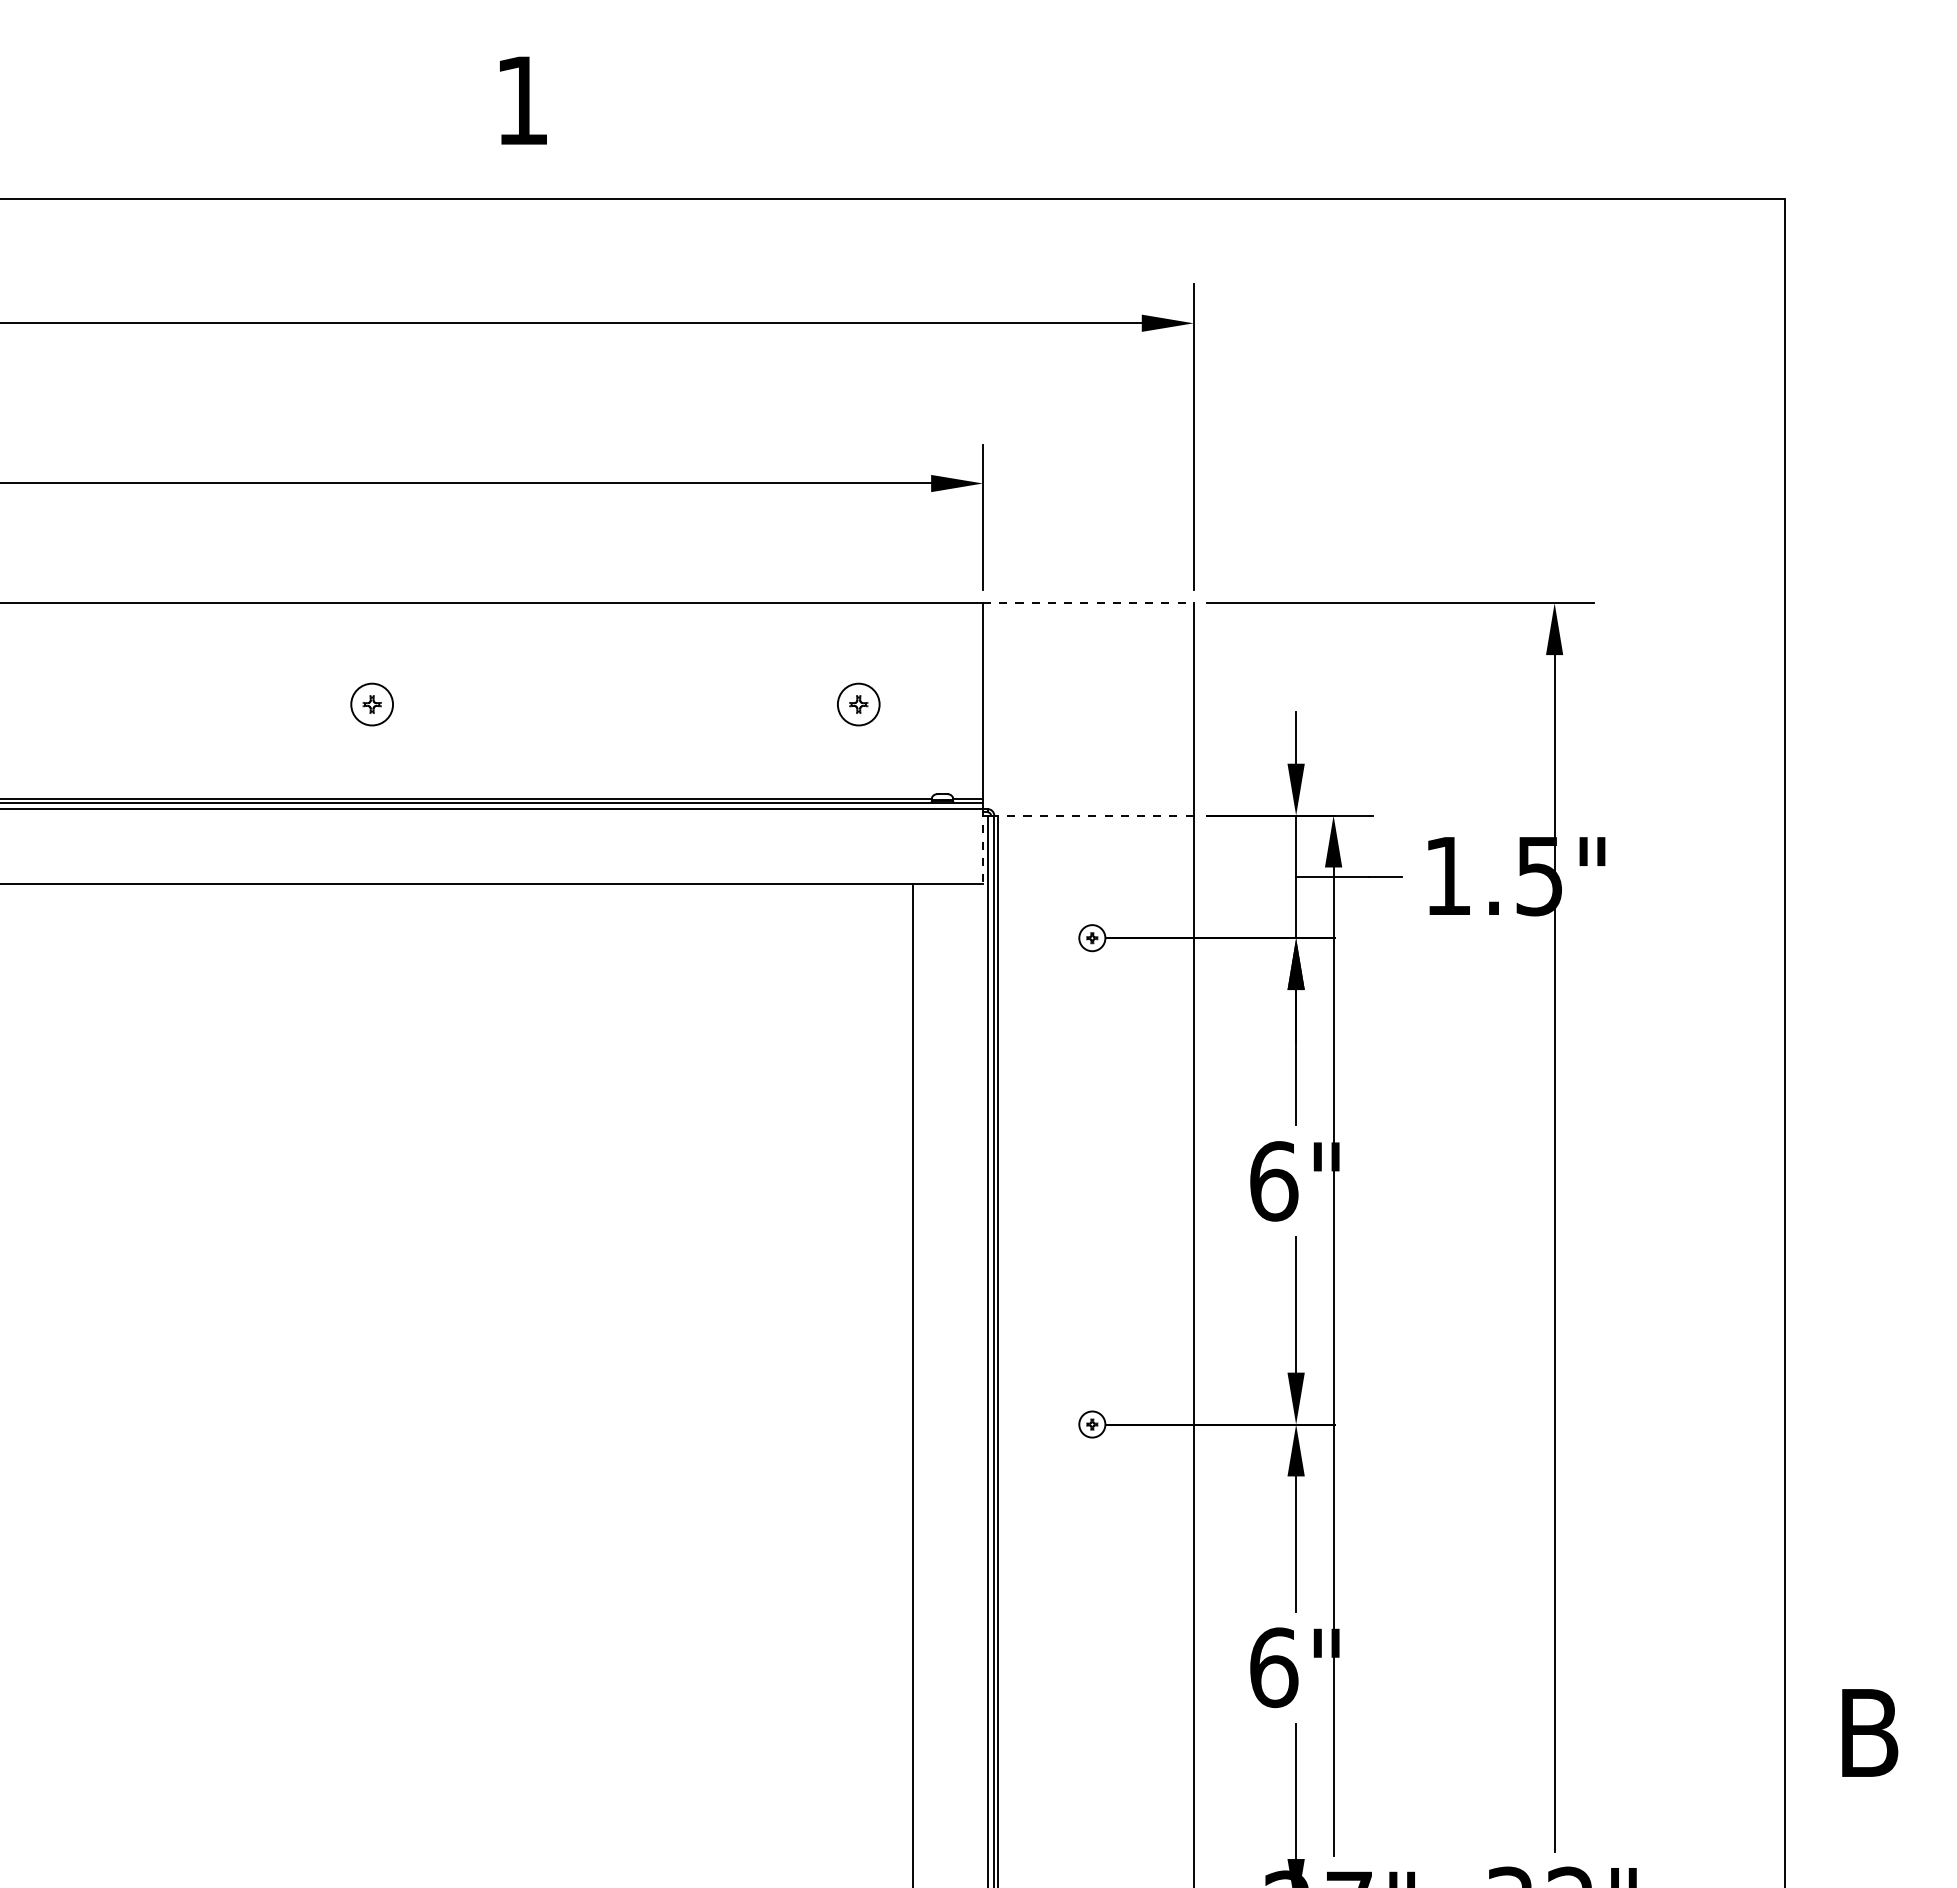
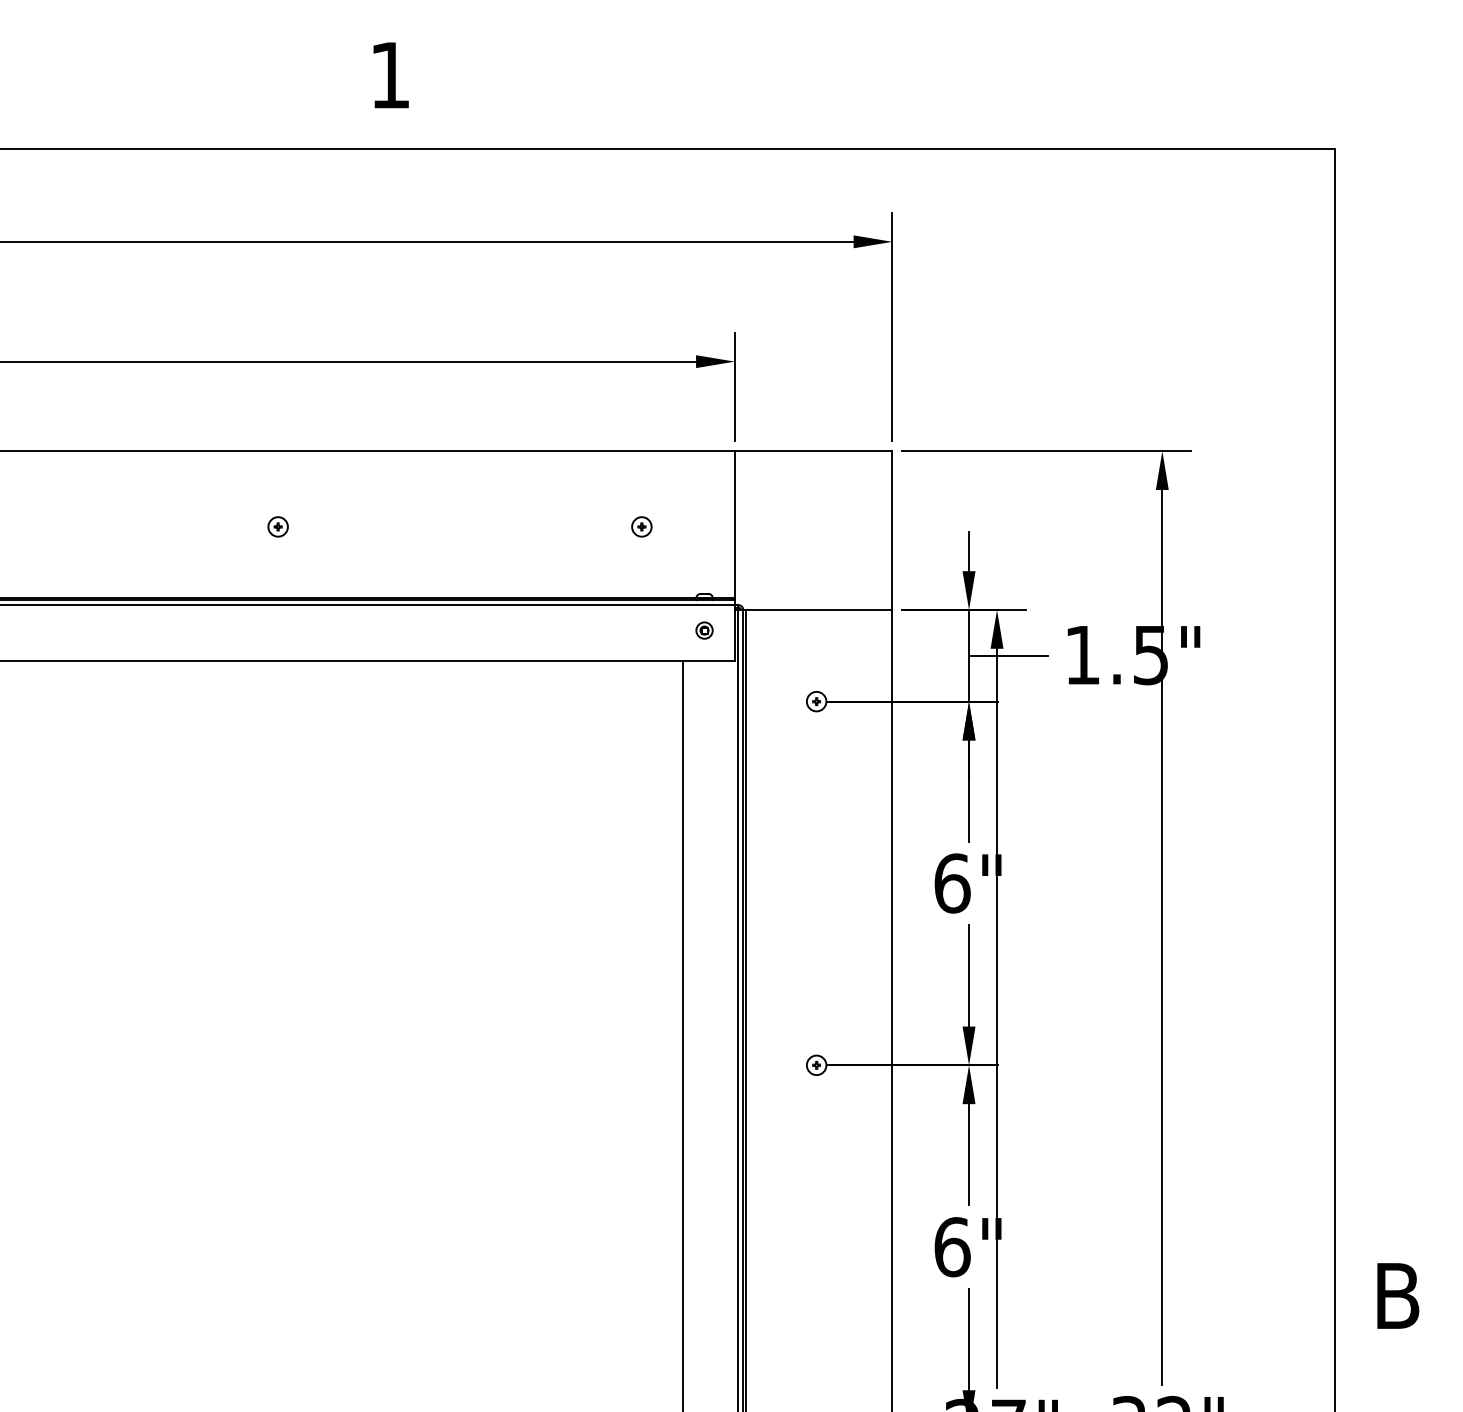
line: (1088, 603) -> (813, 451), dashed -> solid
part: (372, 704) -> (278, 526), size x0.62
part: (858, 704) -> (641, 526), size x0.62
line: (1095, 815) -> (818, 609), dashed -> solid
part: (942, 842) -> (704, 630), added
line: (983, 846) -> (735, 633), dashed -> solid

